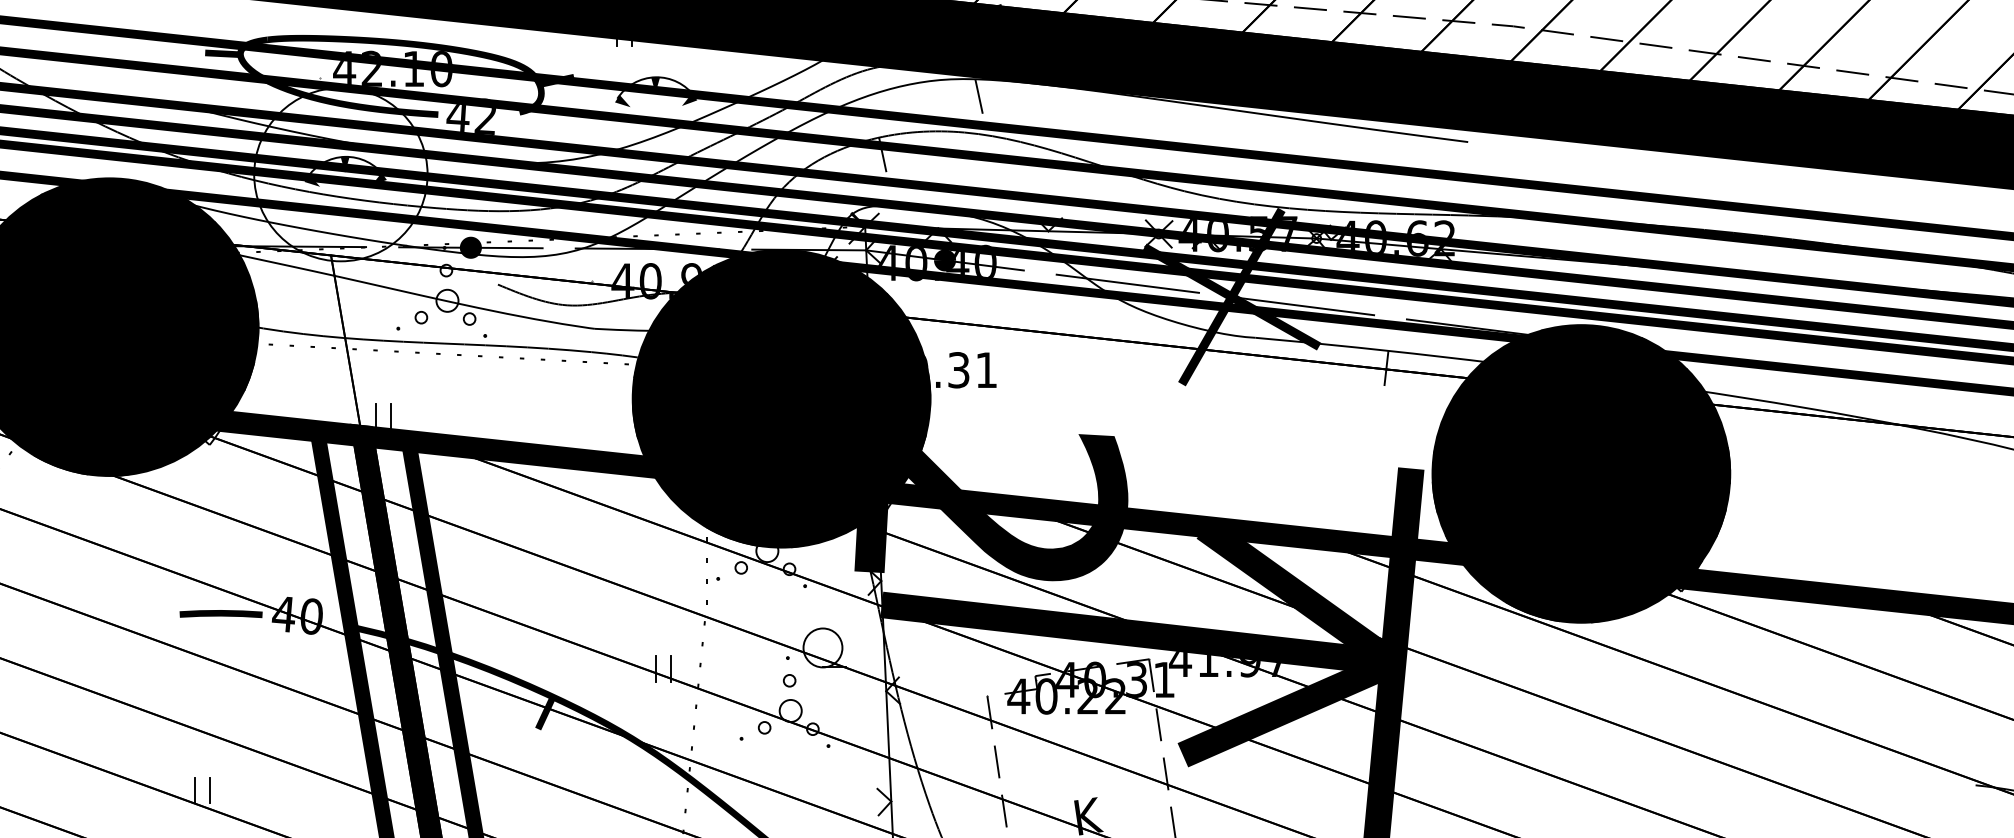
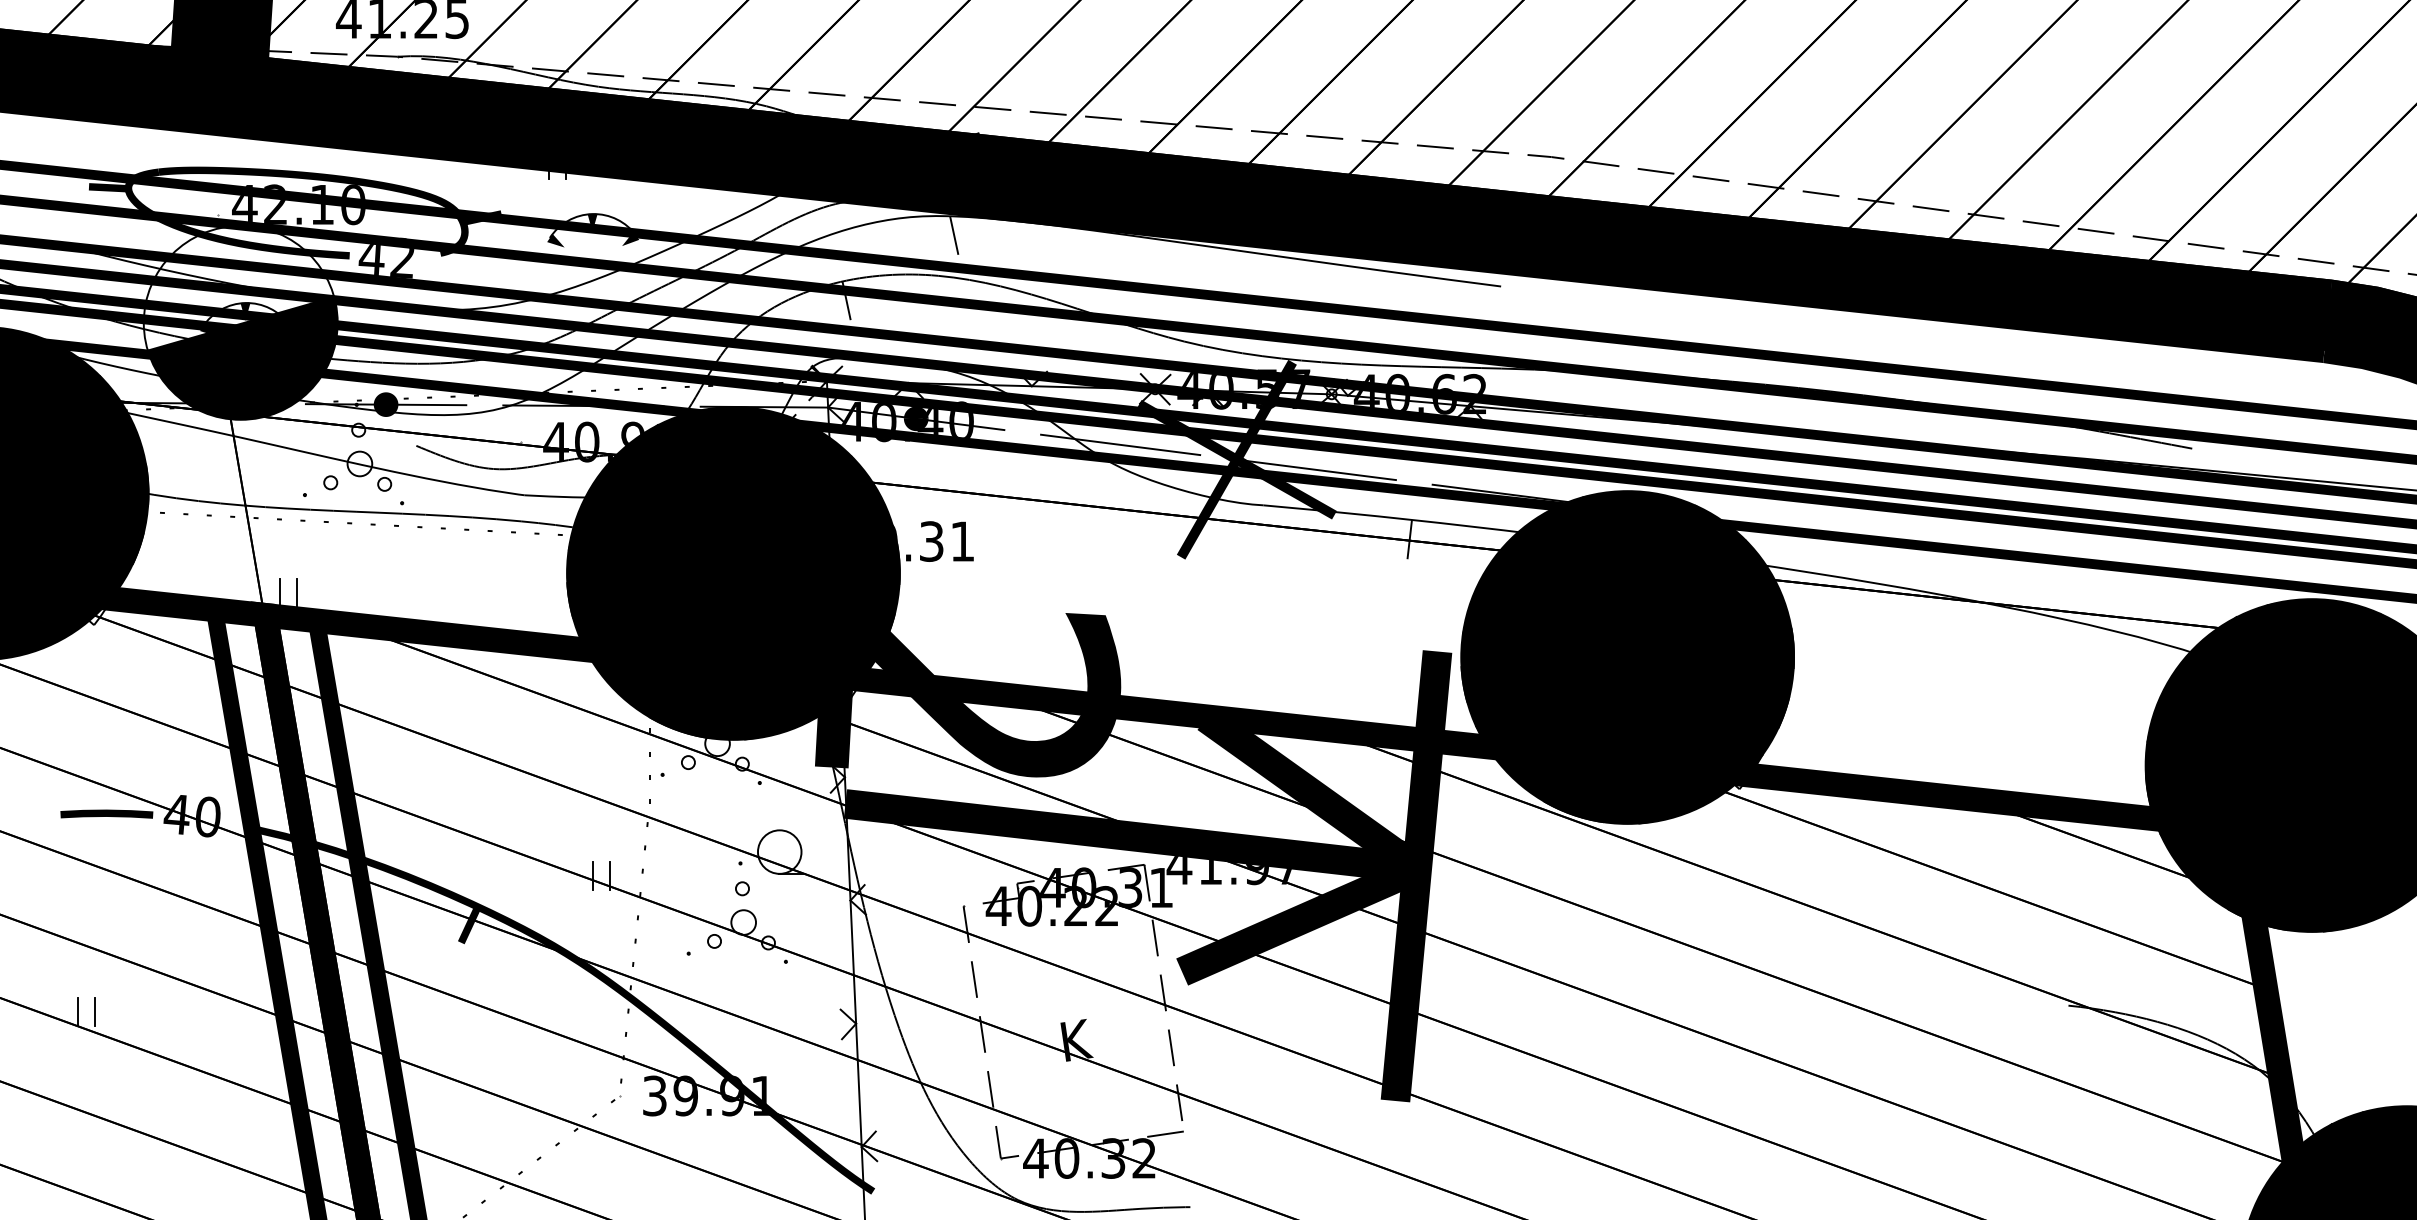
fill: (342, 205) -> (242, 357), added

